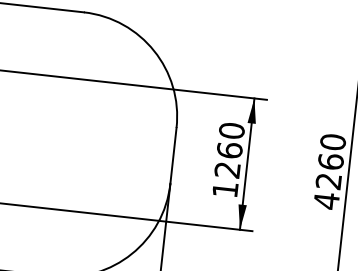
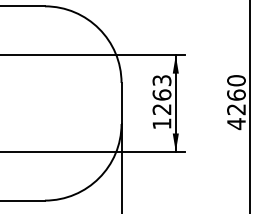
text: (231, 130) -> (161, 80), 1260 -> 1263

